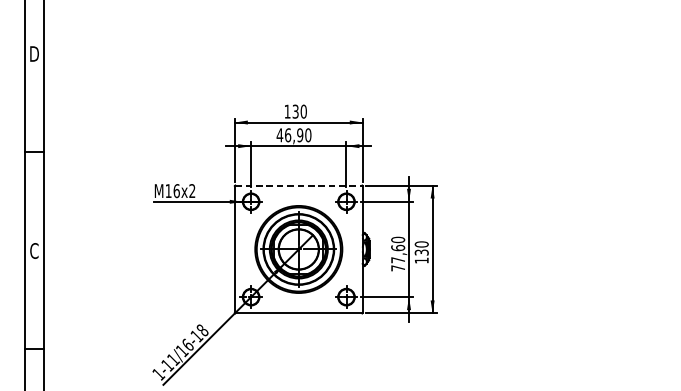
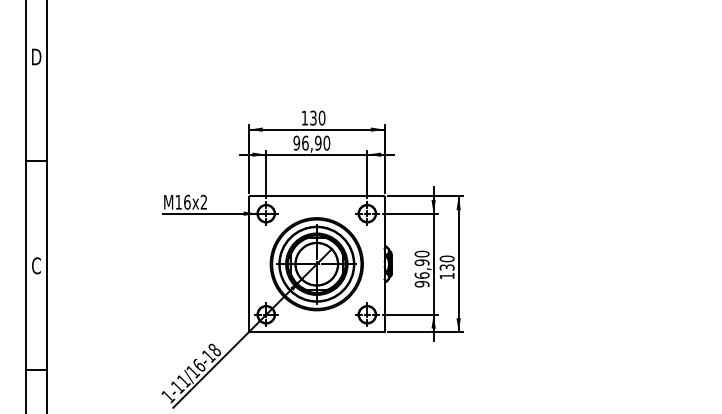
text: (279, 134) -> (296, 142), 46,90 -> 96,90
line: (299, 185) -> (317, 196), dashed -> solid
text: (397, 258) -> (421, 273), 77,60 -> 96,90

